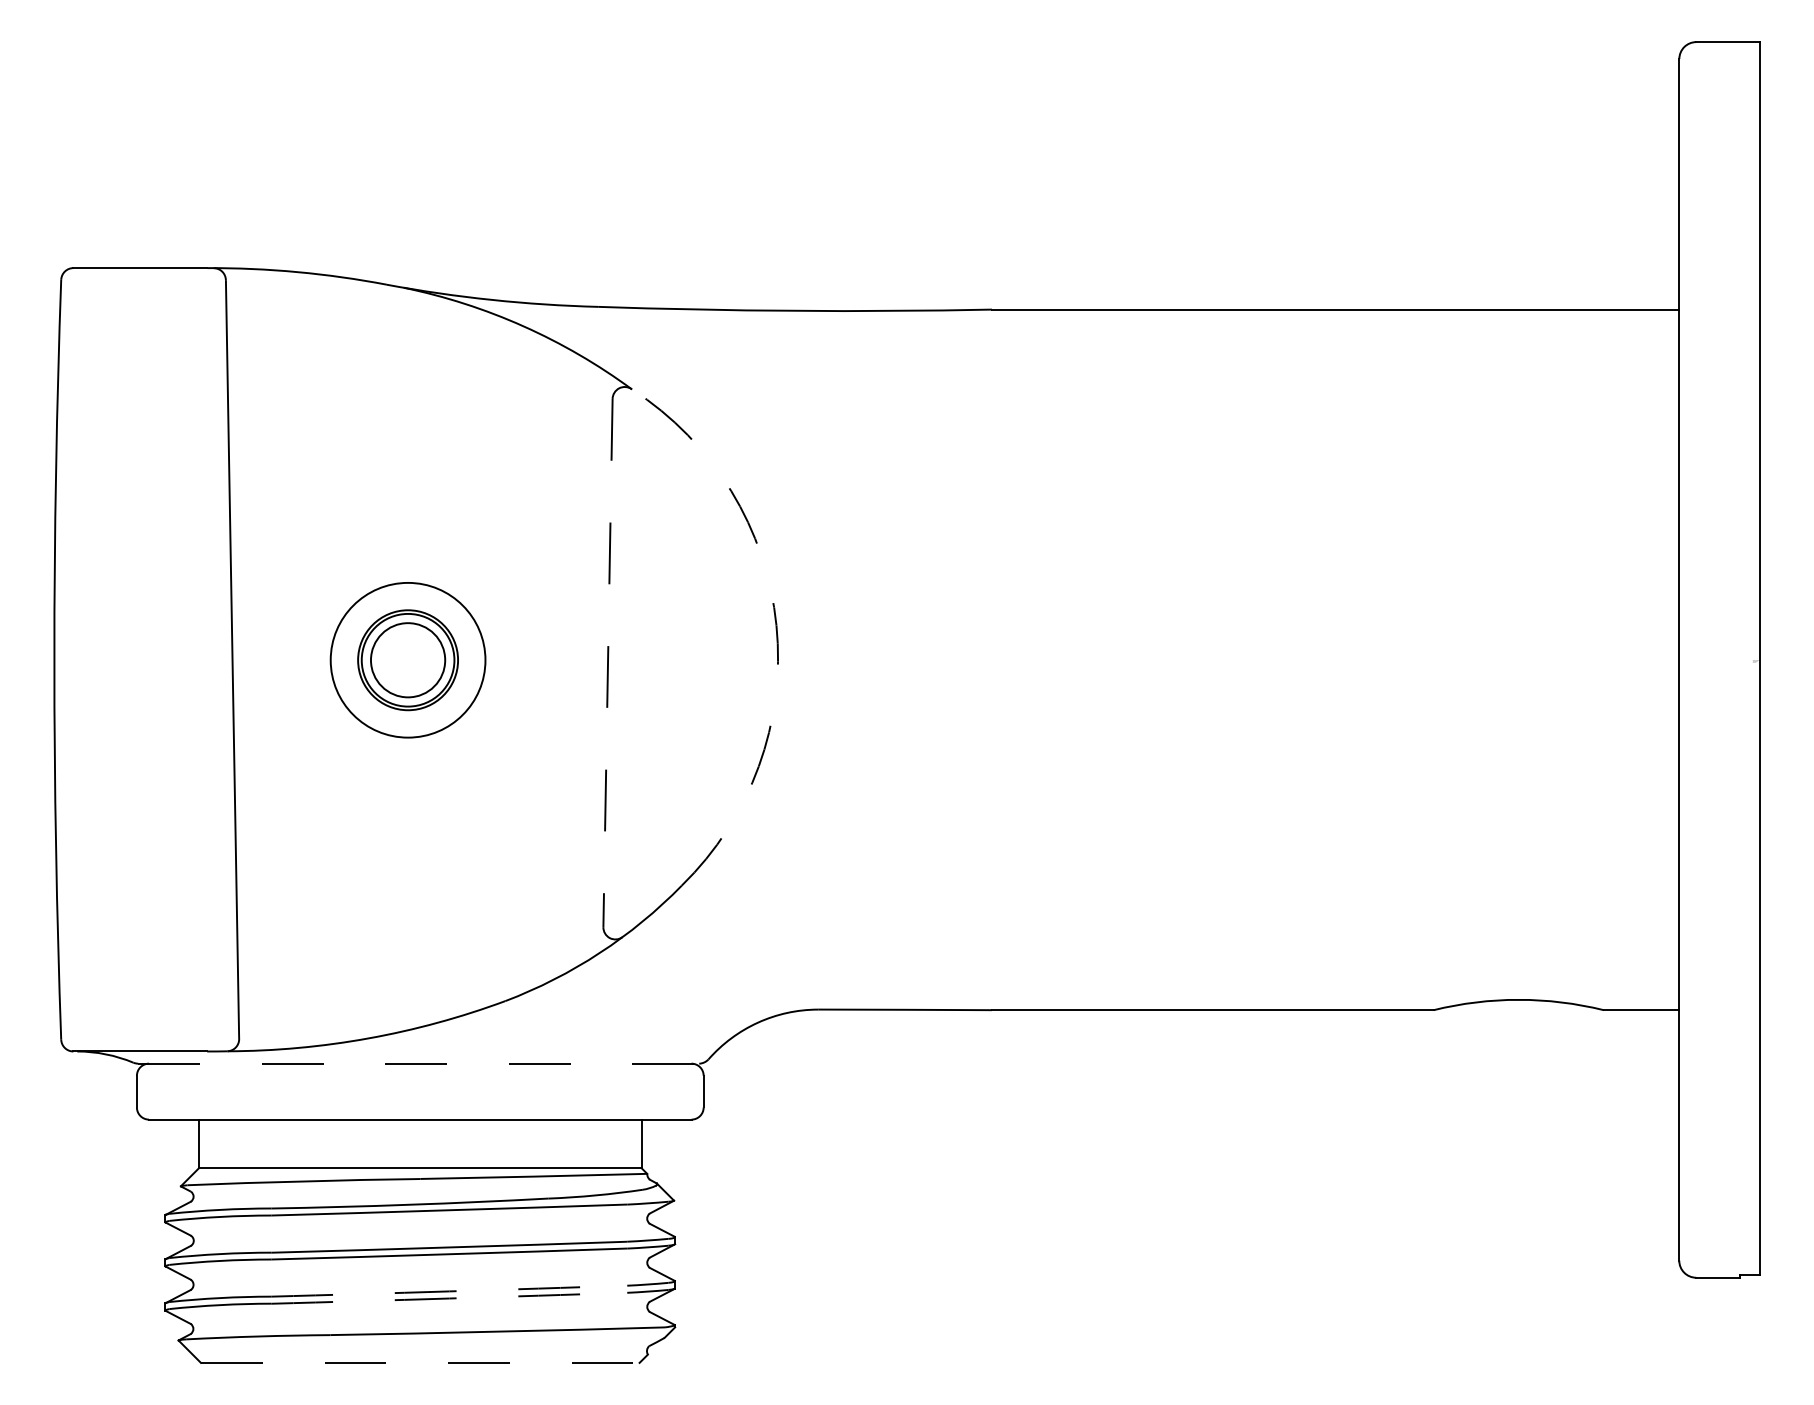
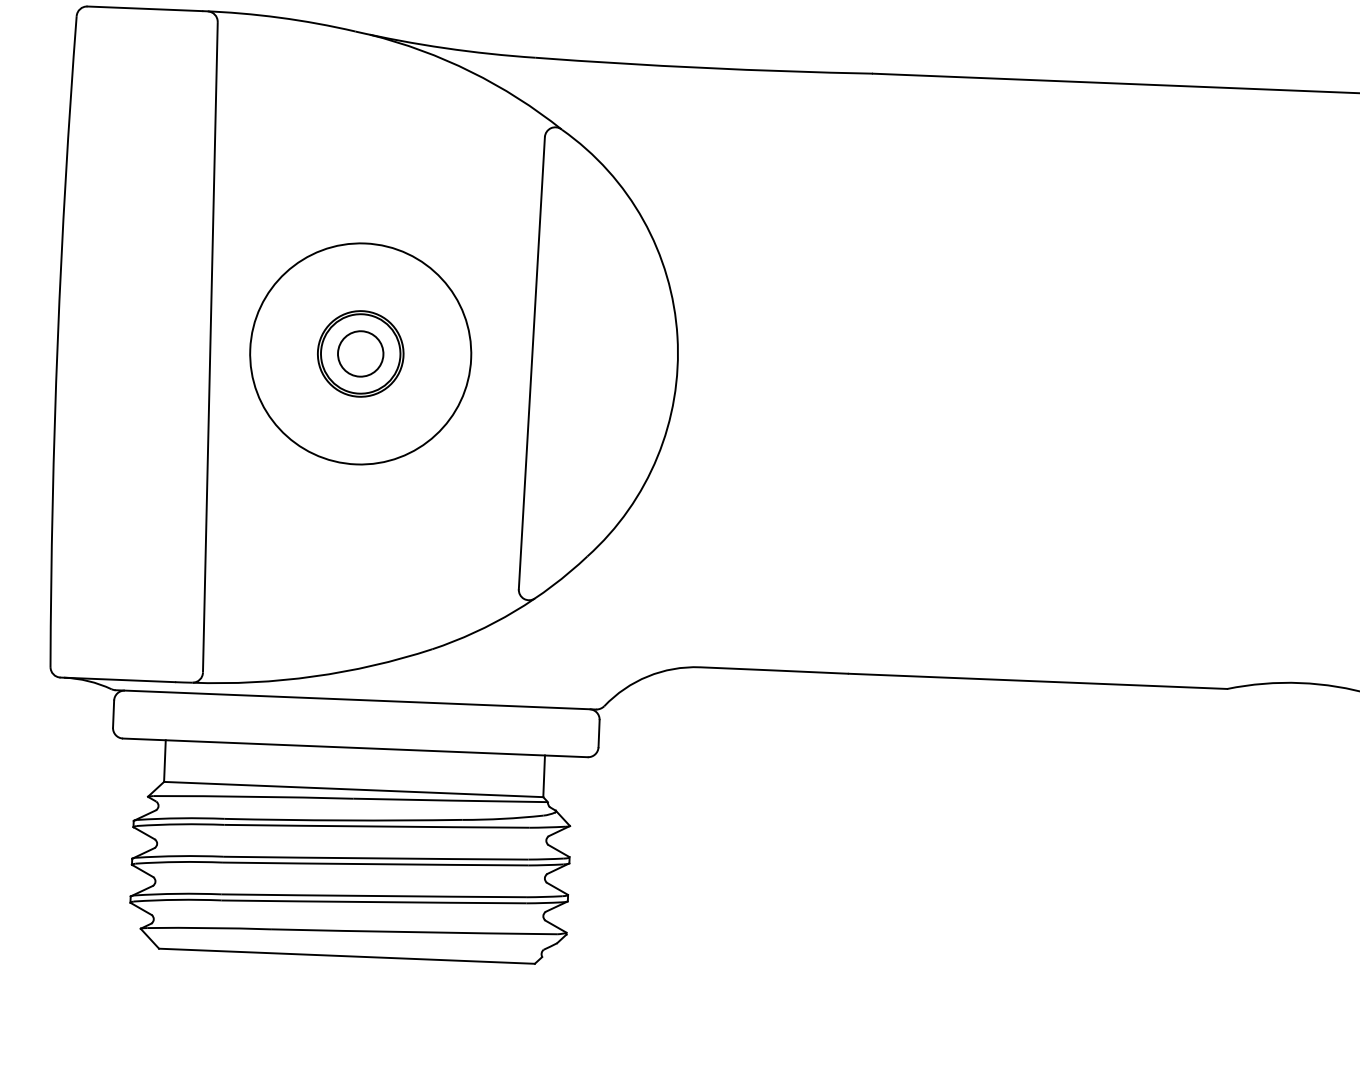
arc: (776, 625) -> (677, 336), dashed -> solid
circle: (407, 659) -> (360, 353), size x0.71
circle: (408, 660) -> (361, 354), size x1.67
line: (608, 663) -> (532, 363), dashed -> solid
line: (418, 1063) -> (355, 699), dashed -> solid
arc: (449, 1291) -> (374, 896), dashed -> solid
arc: (449, 1298) -> (374, 902), dashed -> solid
line: (420, 1362) -> (347, 955), dashed -> solid

